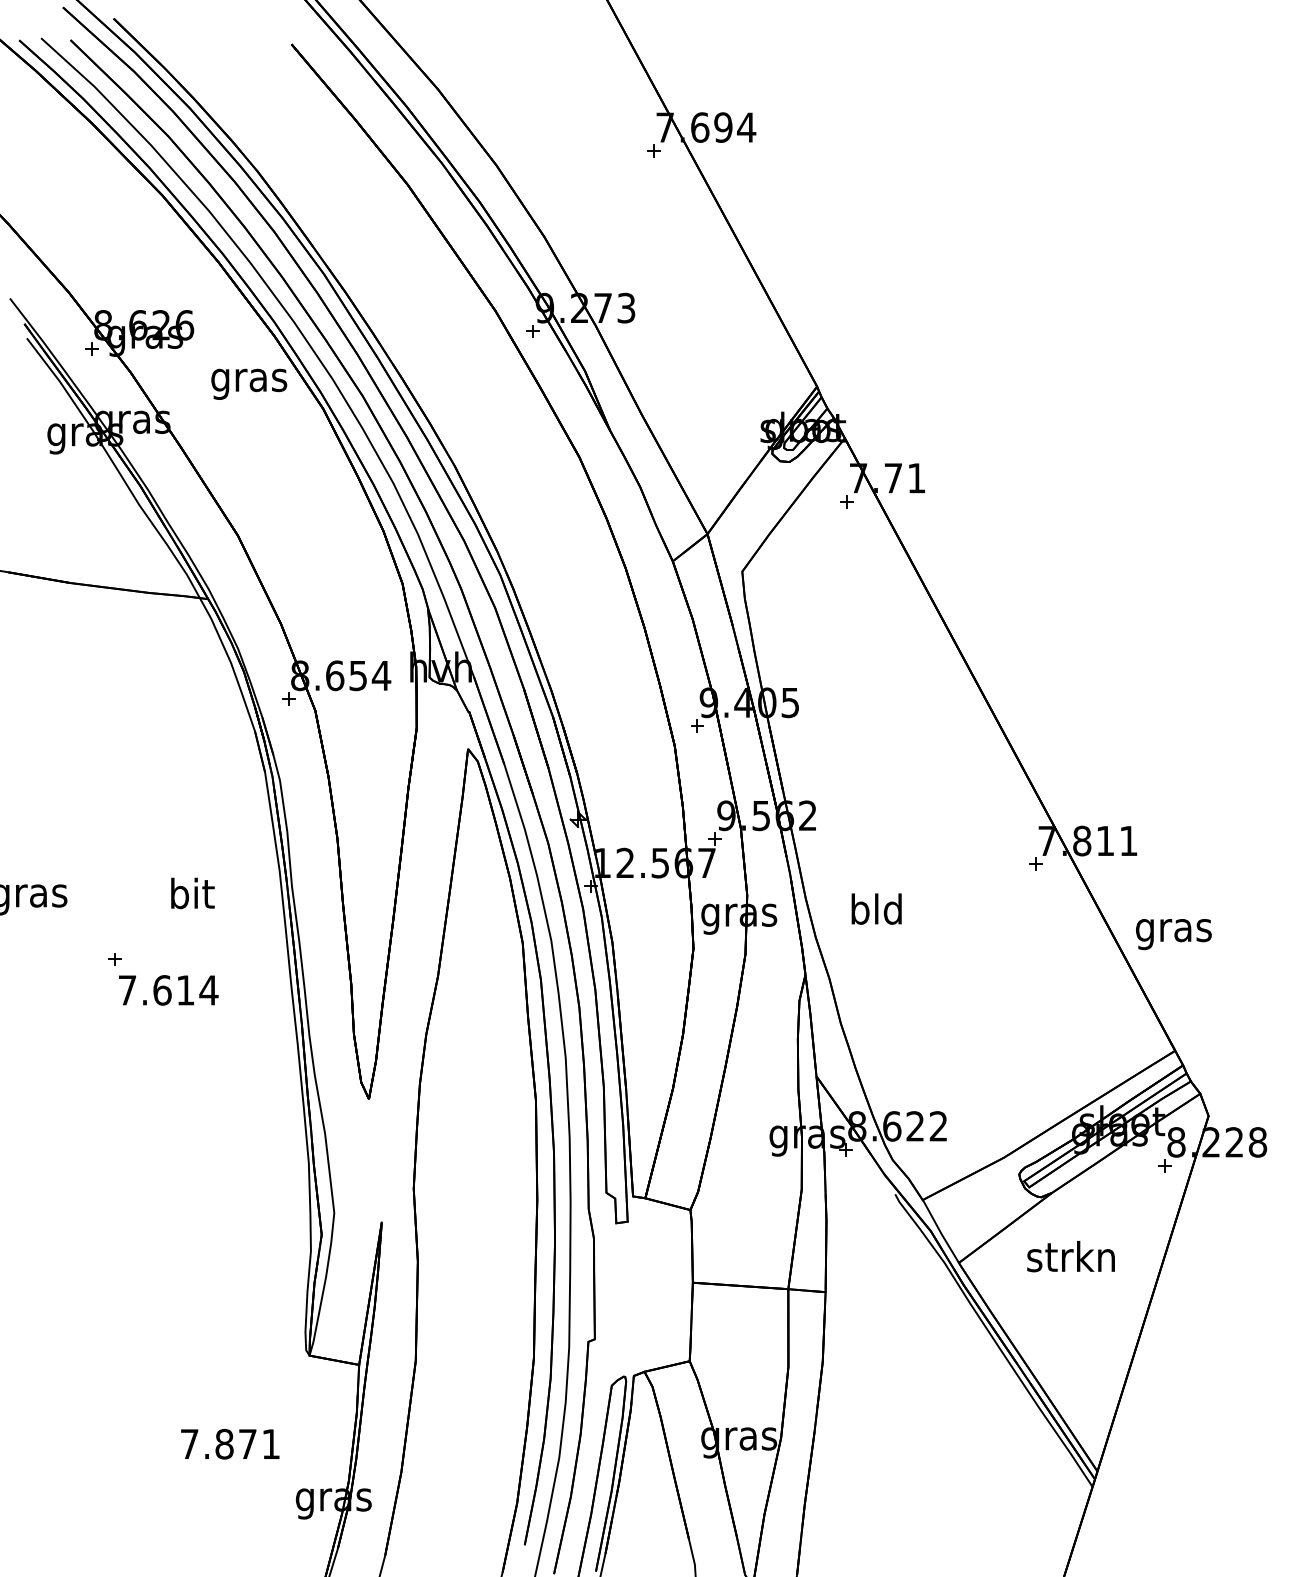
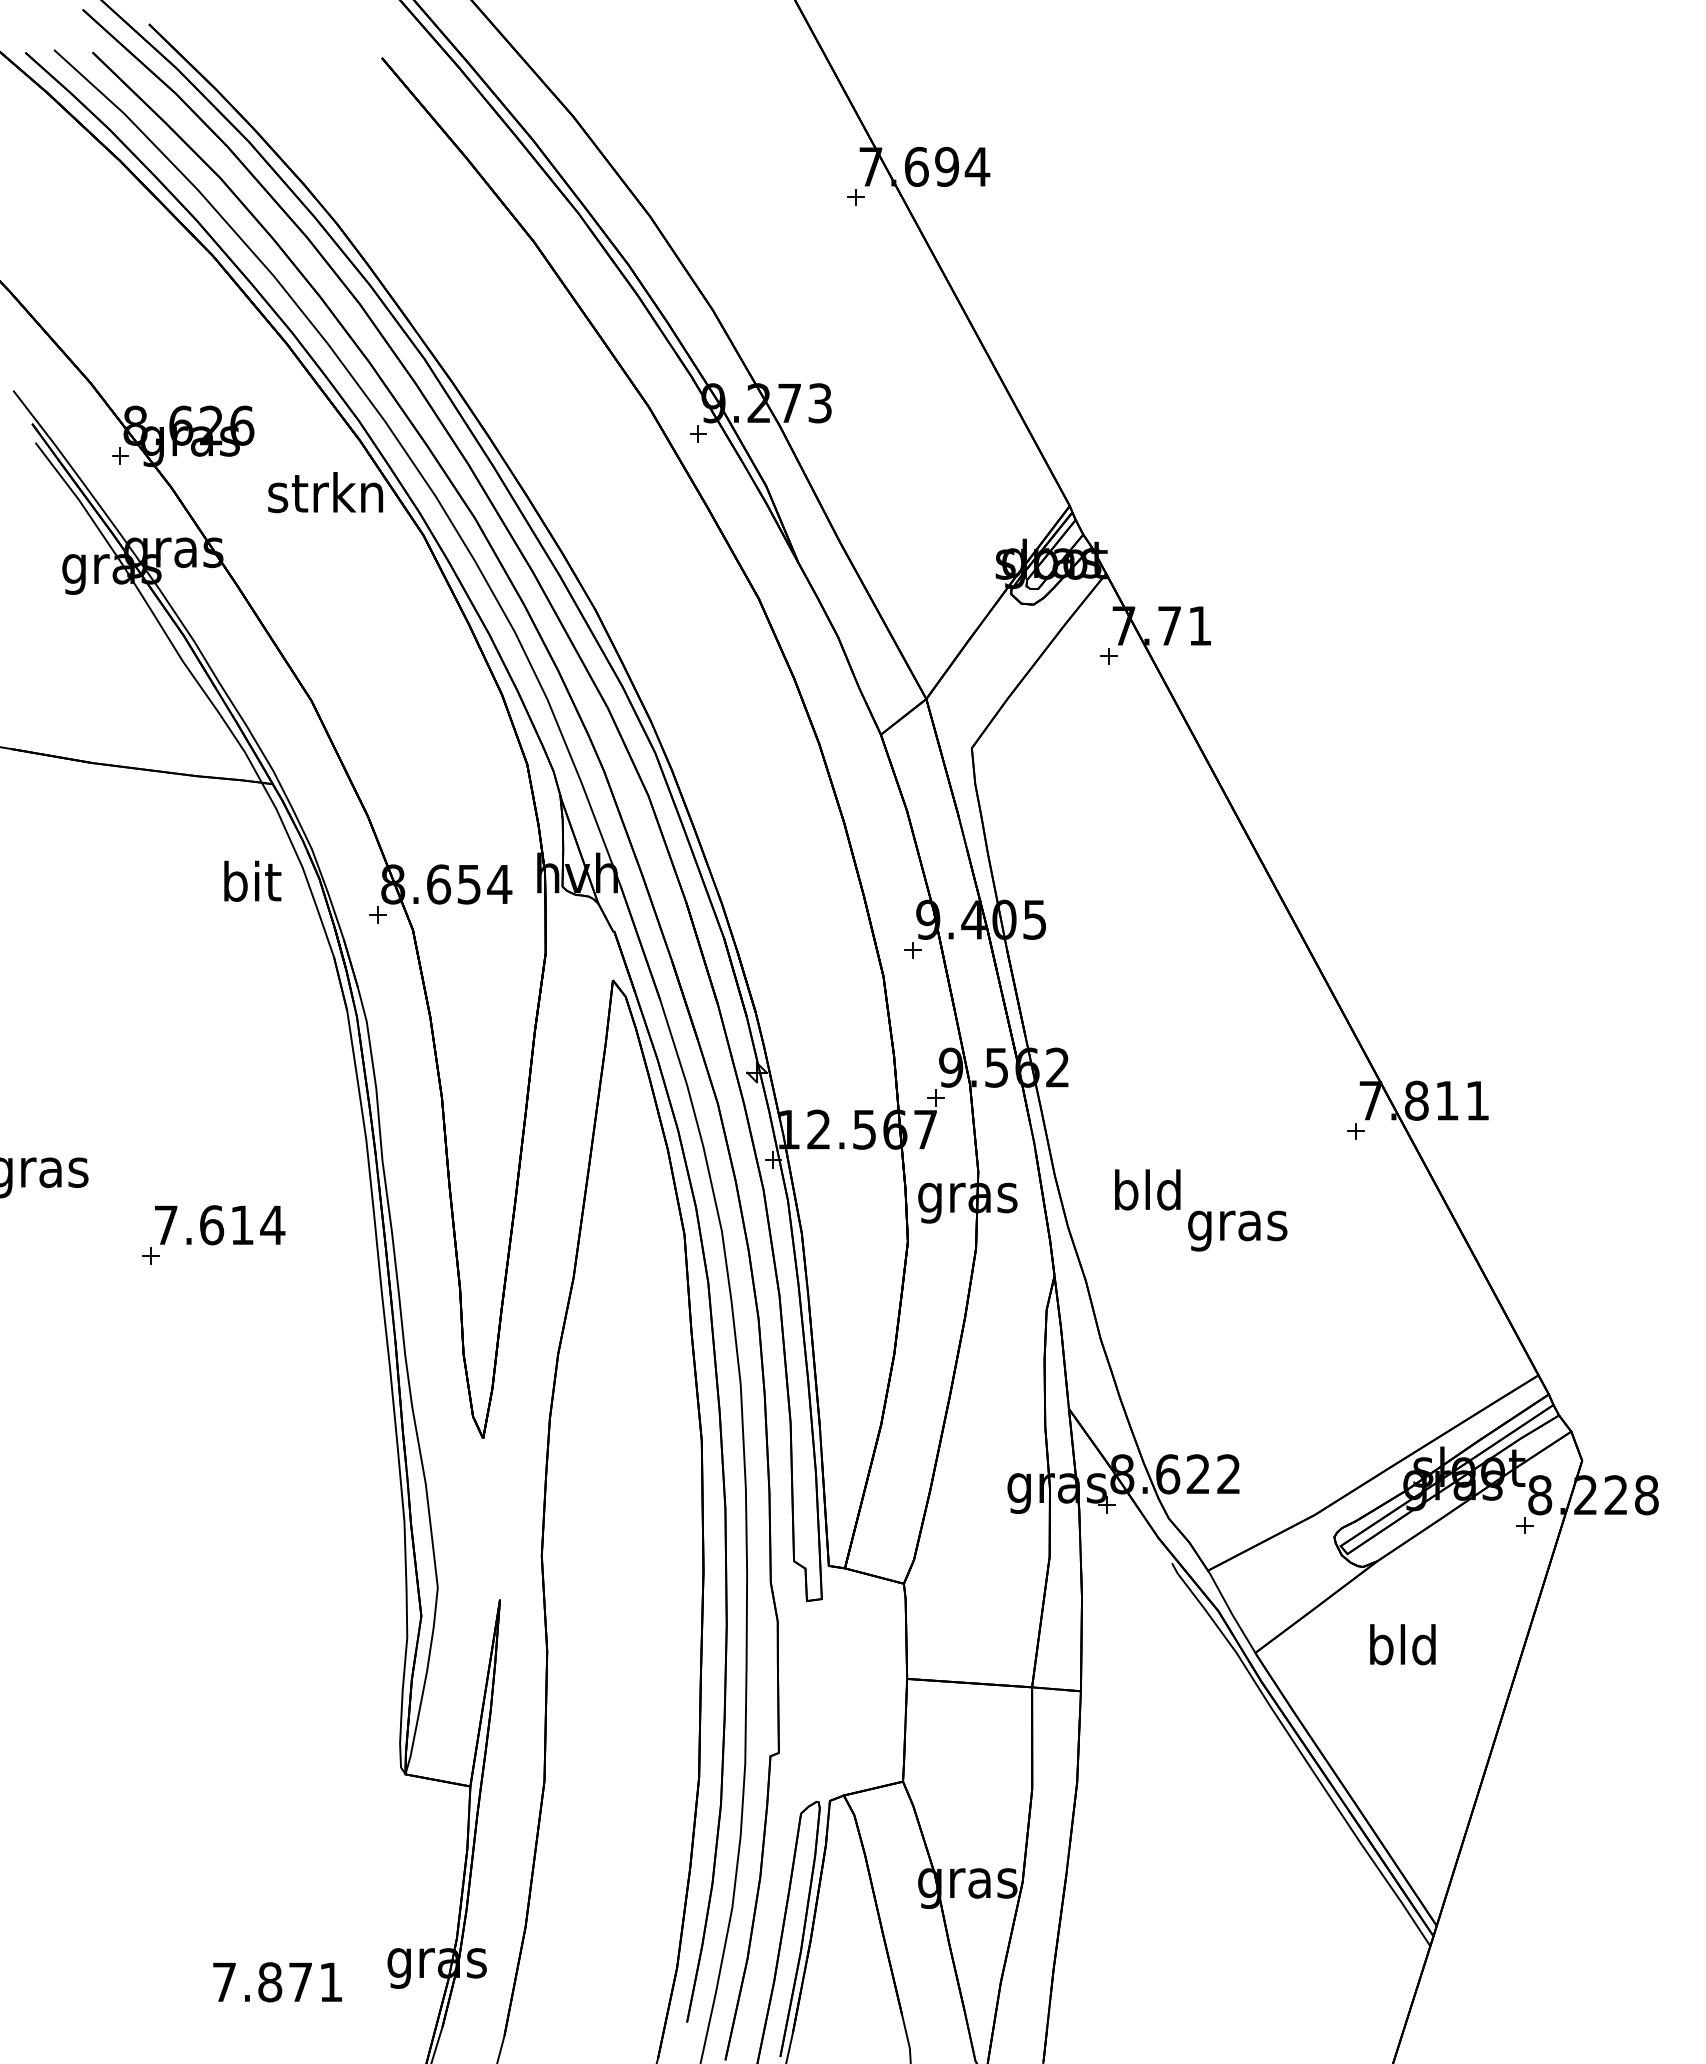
text: (248, 380) -> (325, 497), gras -> strkn
text: (192, 892) -> (252, 880), moved
text: (1173, 934) -> (1237, 1230), moved
text: (169, 990) -> (220, 1225), moved
text: (1070, 1256) -> (1401, 1644), strkn -> bld
text: (230, 1444) -> (277, 1982), moved

